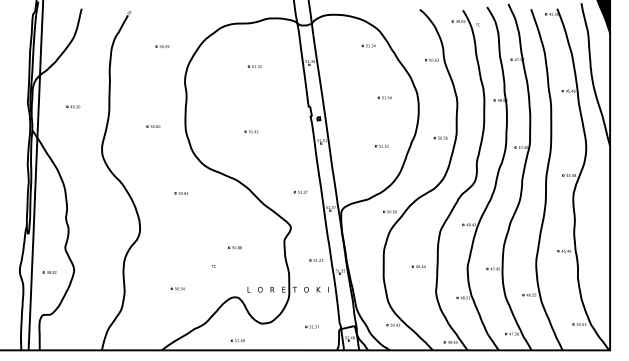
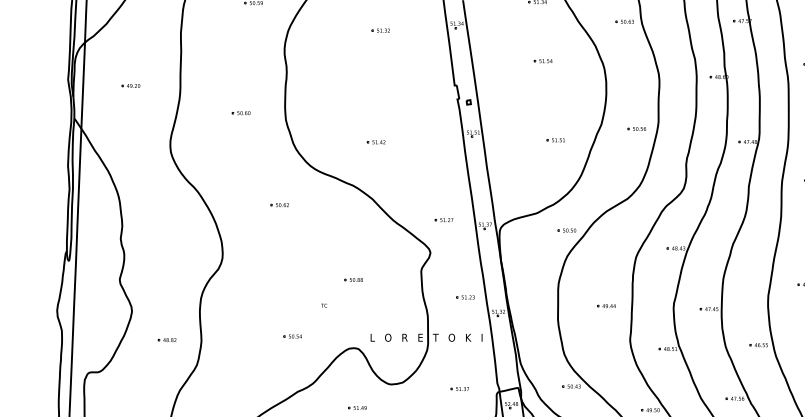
part: (384, 97) -> (542, 60), moved
part: (251, 131) -> (376, 141), moved
part: (300, 191) -> (443, 219), moved
line: (49, 272) -> (166, 340), moved
part: (177, 288) -> (292, 336), moved

